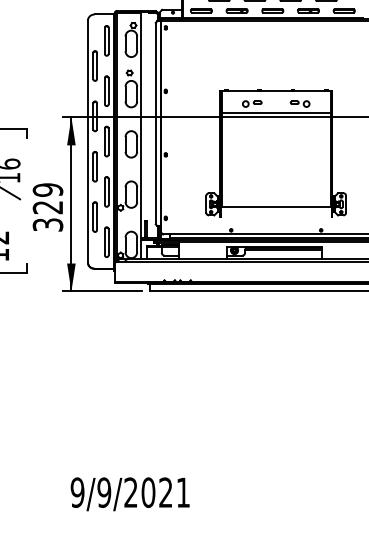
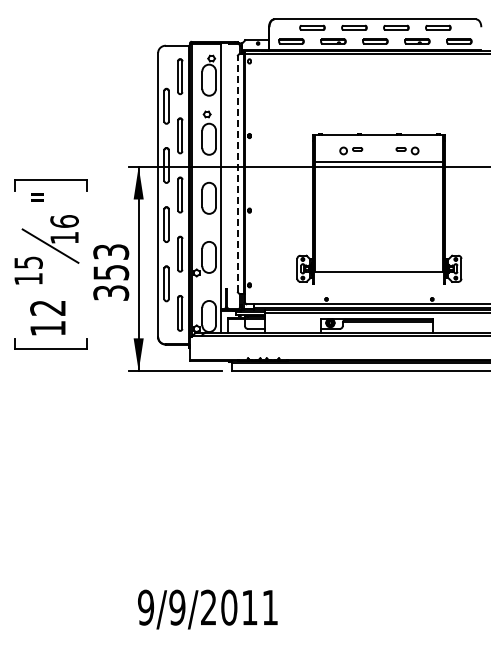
line: (155, 123) -> (237, 173), solid -> dashed
text: (48, 198) -> (111, 262), 329 -> 353
text: (165, 492) -> (249, 607), 9/9/2021 -> 9/9/2011

